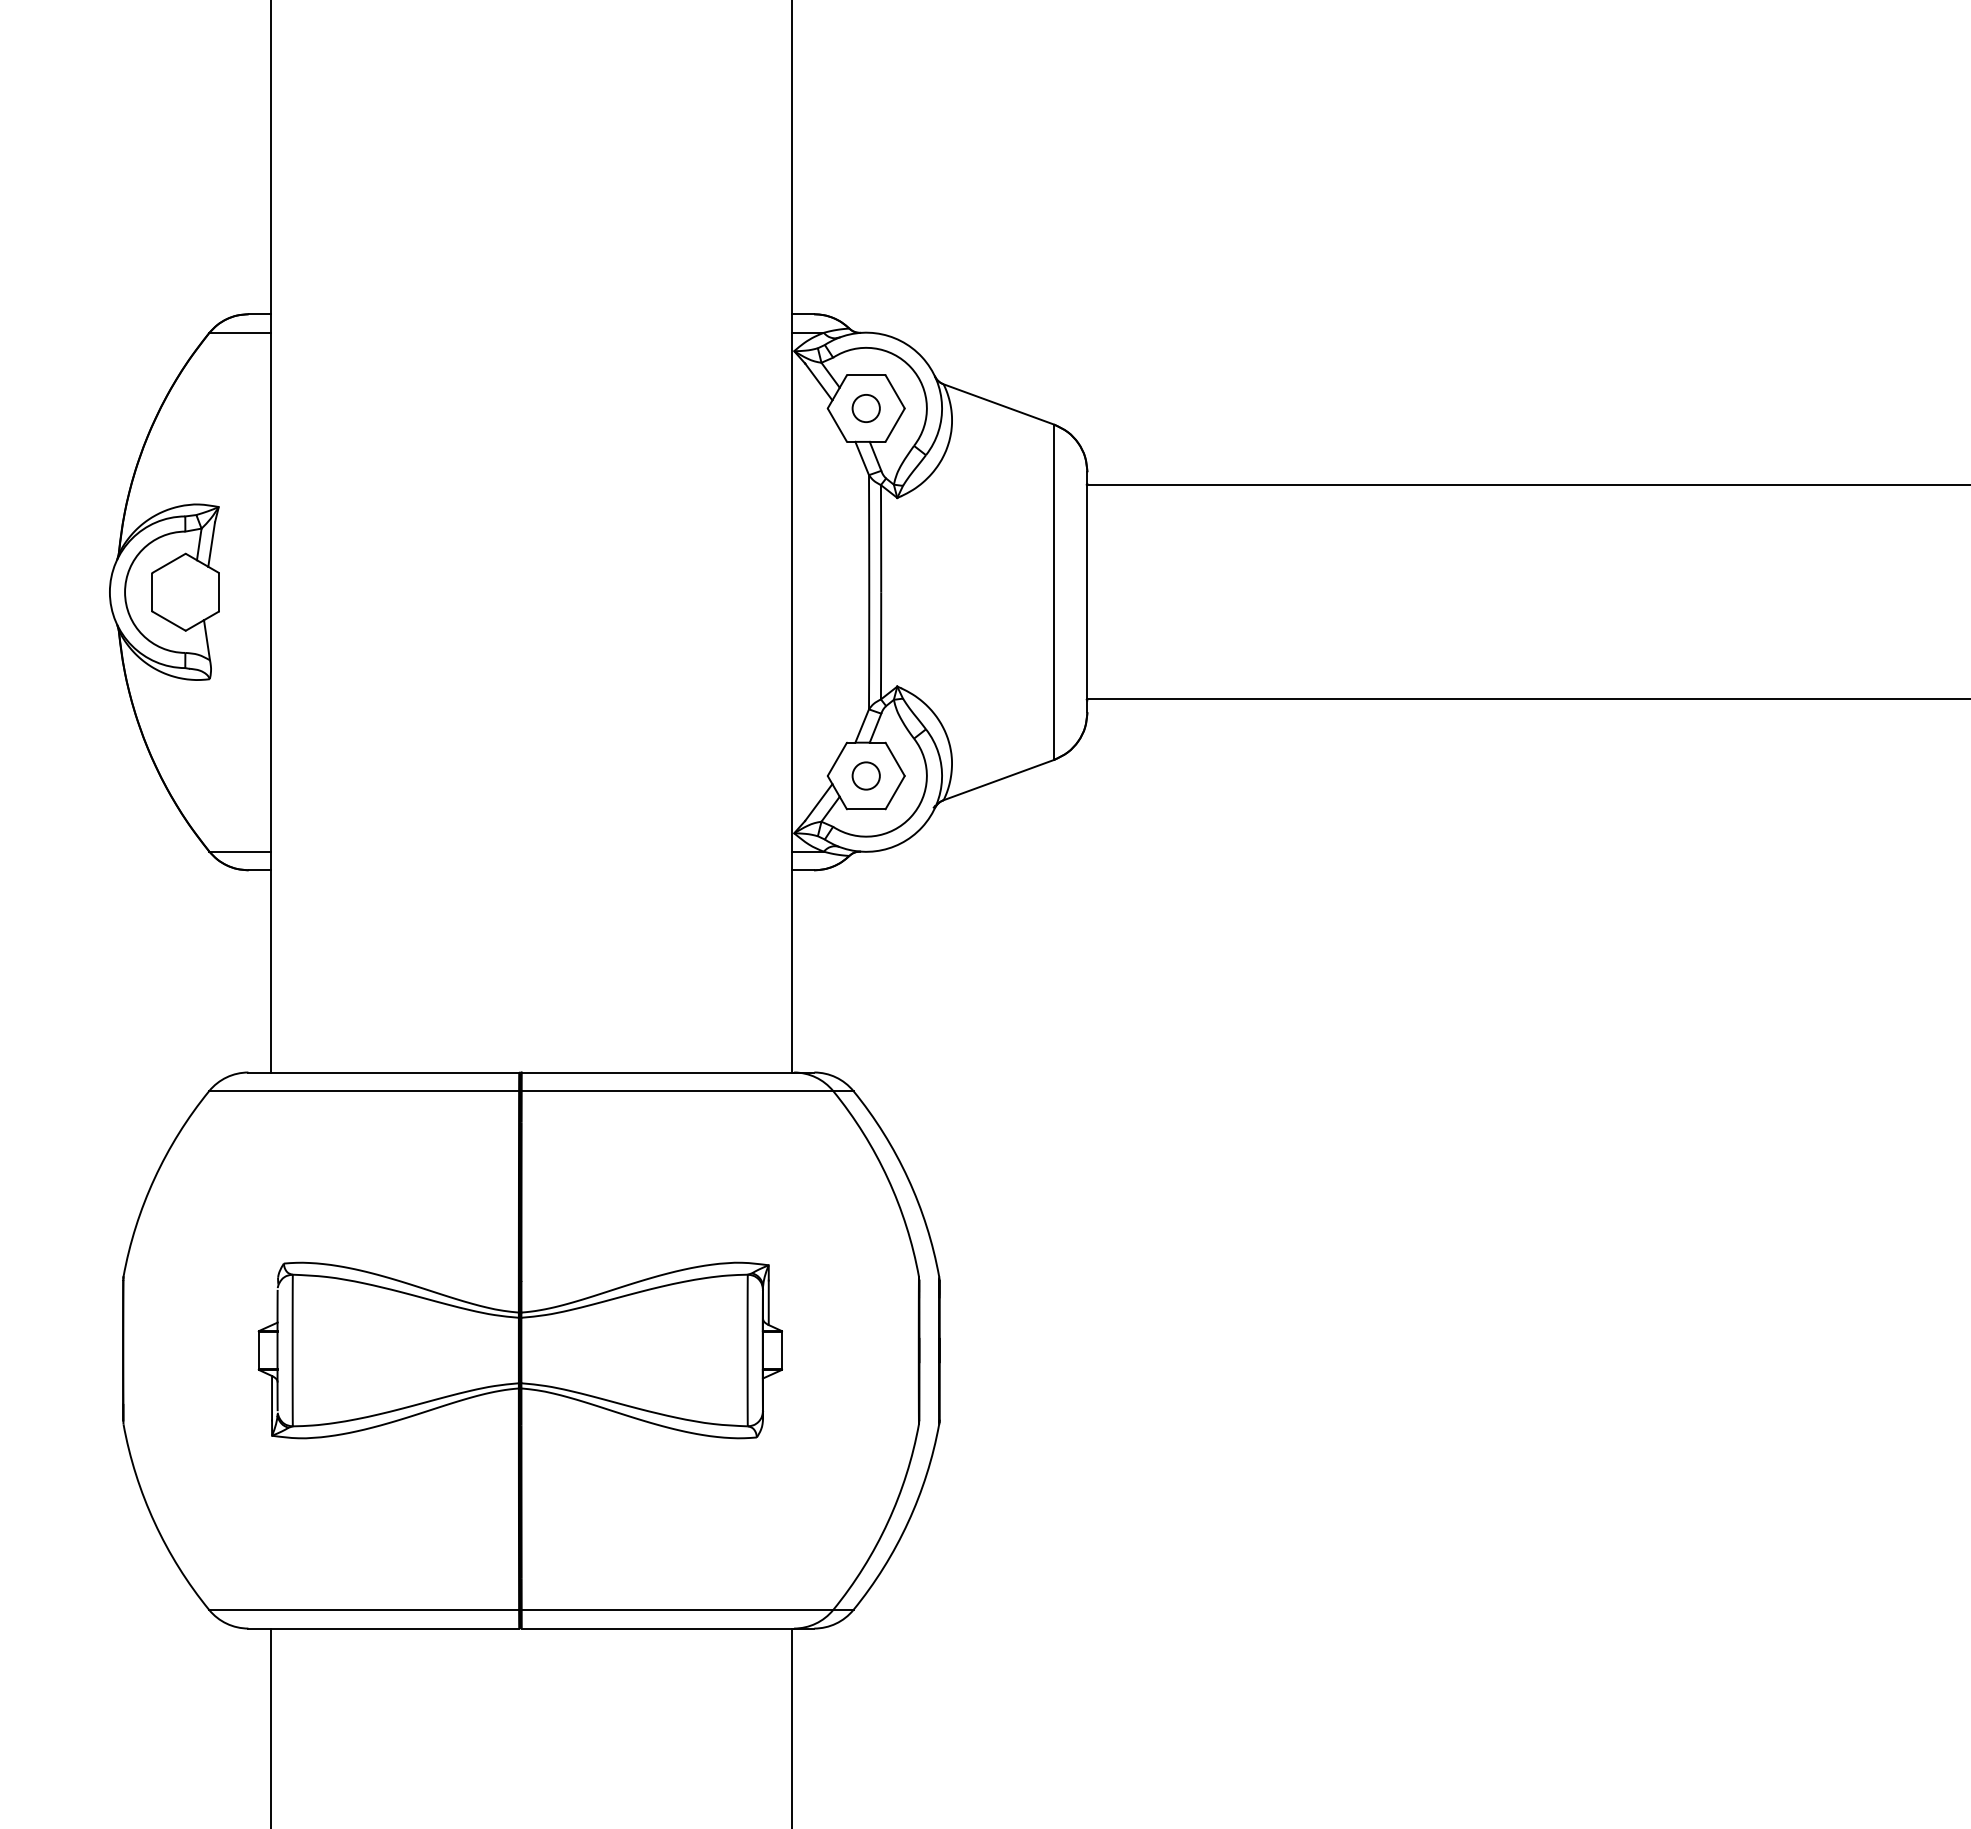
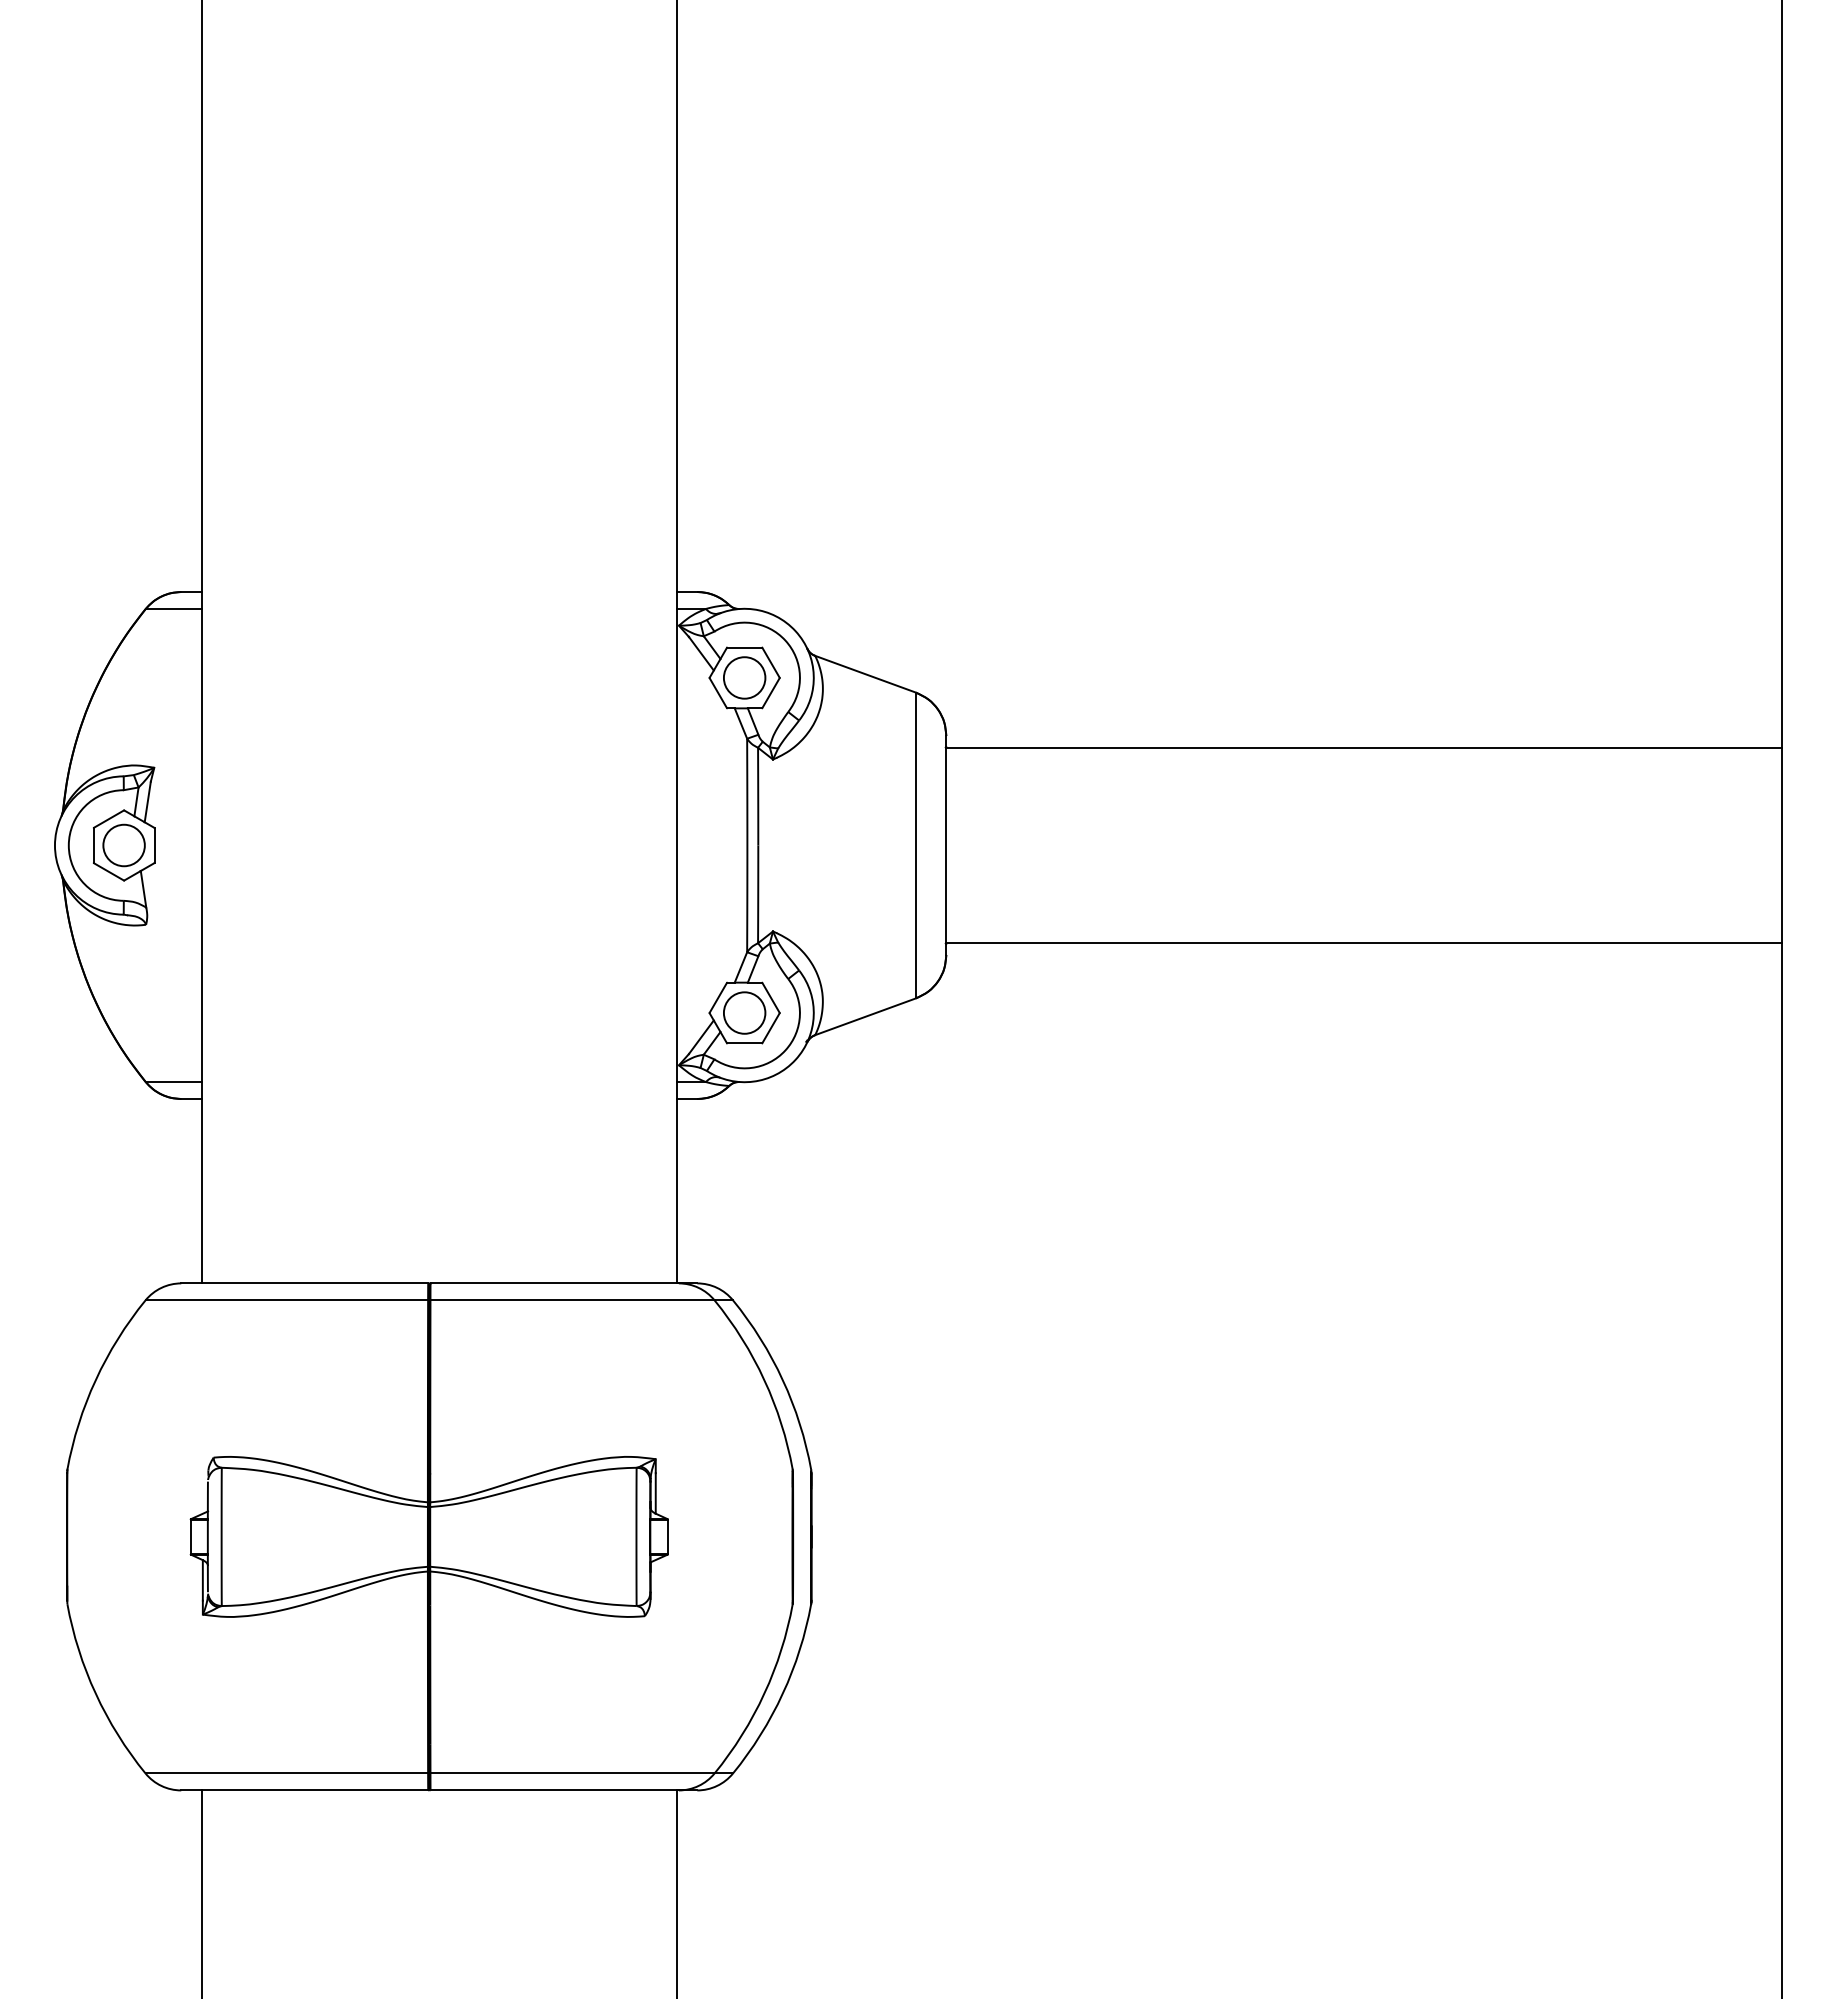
circle: (866, 408) -> (744, 677), size x1.67
circle: (185, 592) -> (123, 845), added
circle: (866, 775) -> (744, 1012), size x1.67

